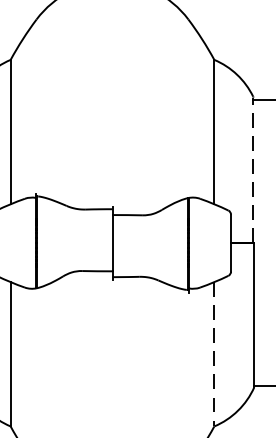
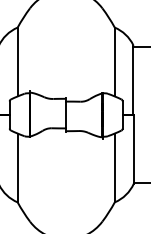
line: (253, 170) -> (133, 80), dashed -> solid
line: (213, 355) -> (114, 168), dashed -> solid

